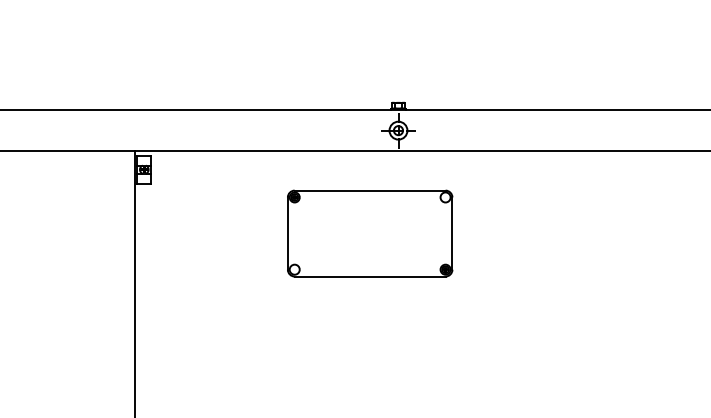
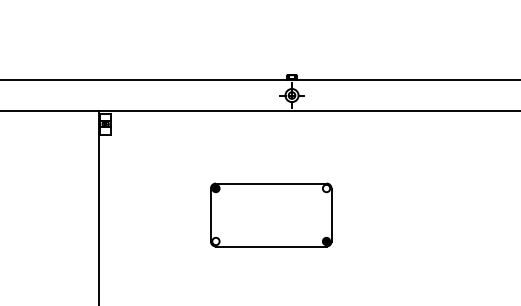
part: (370, 233) -> (271, 214), moved

